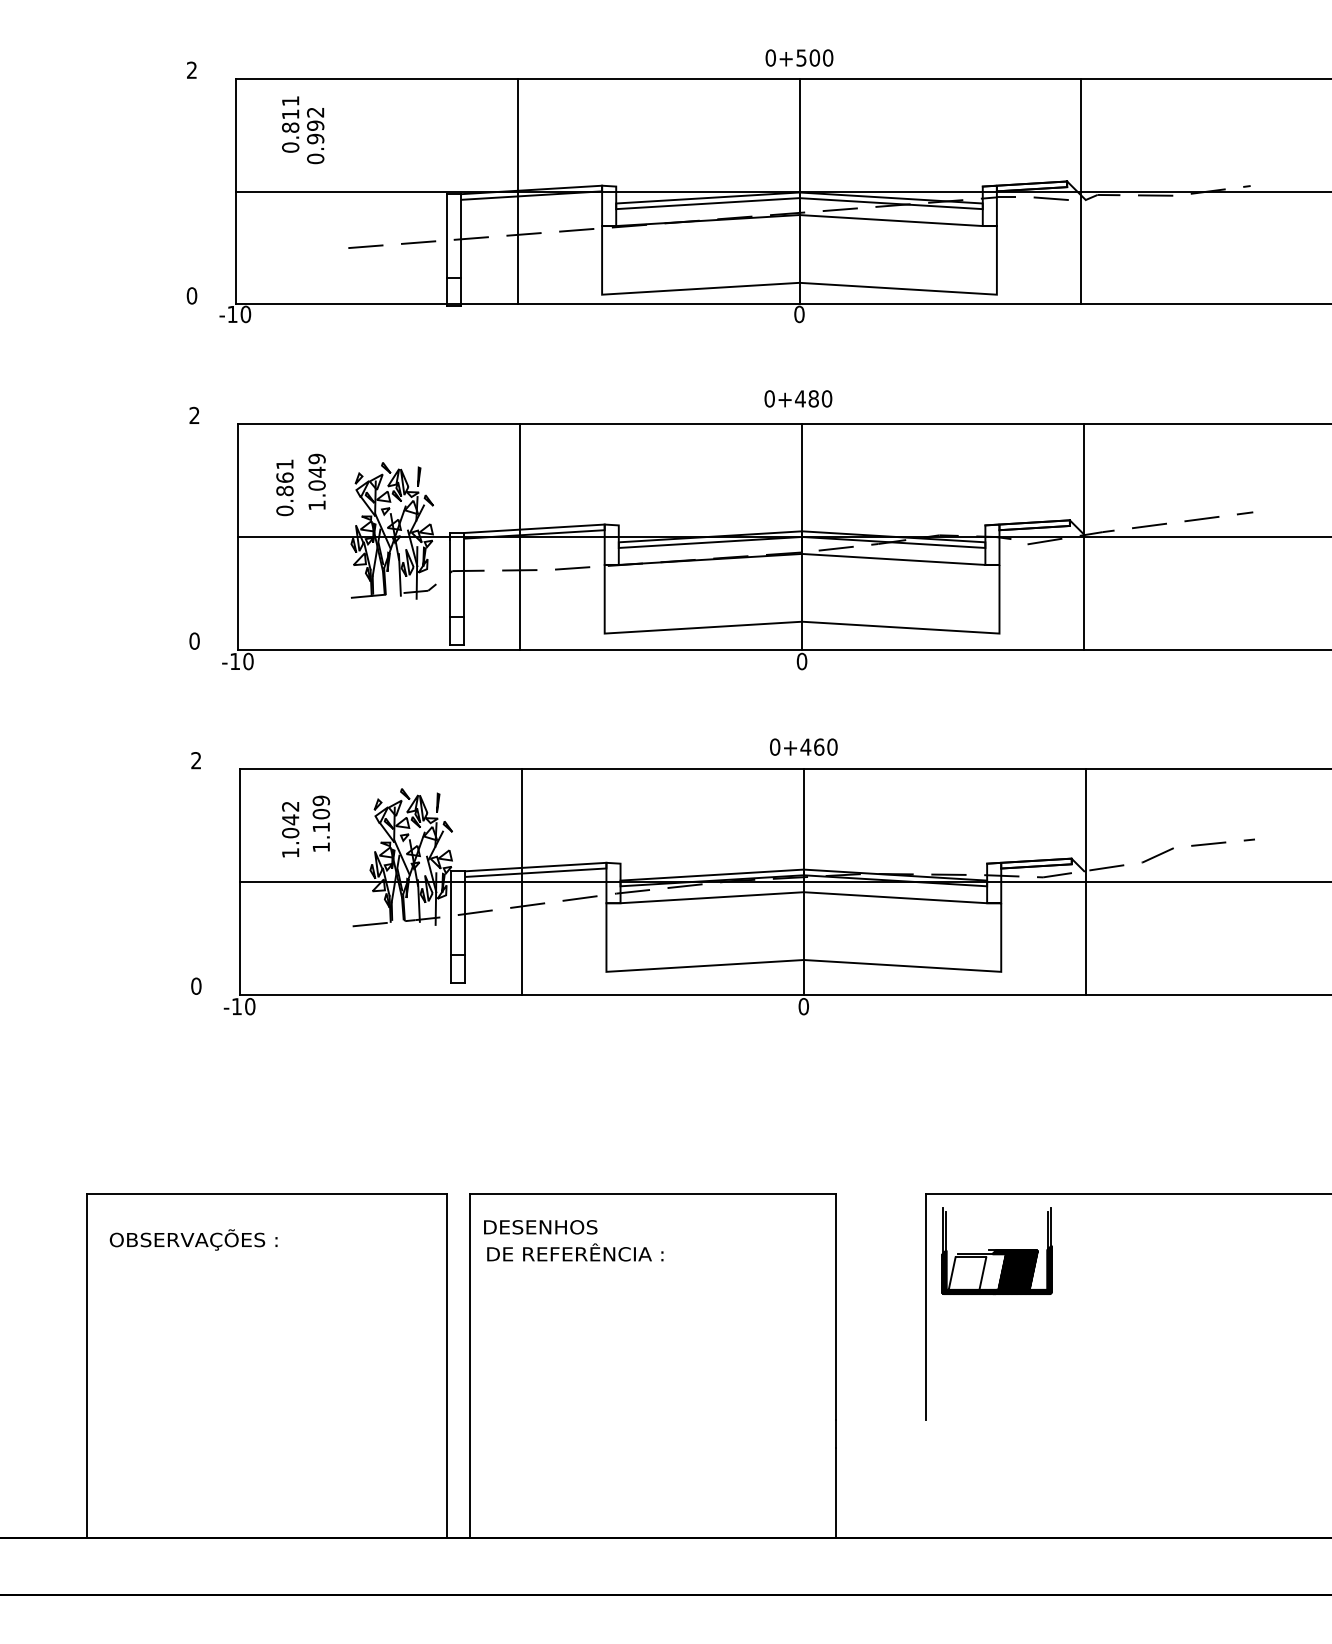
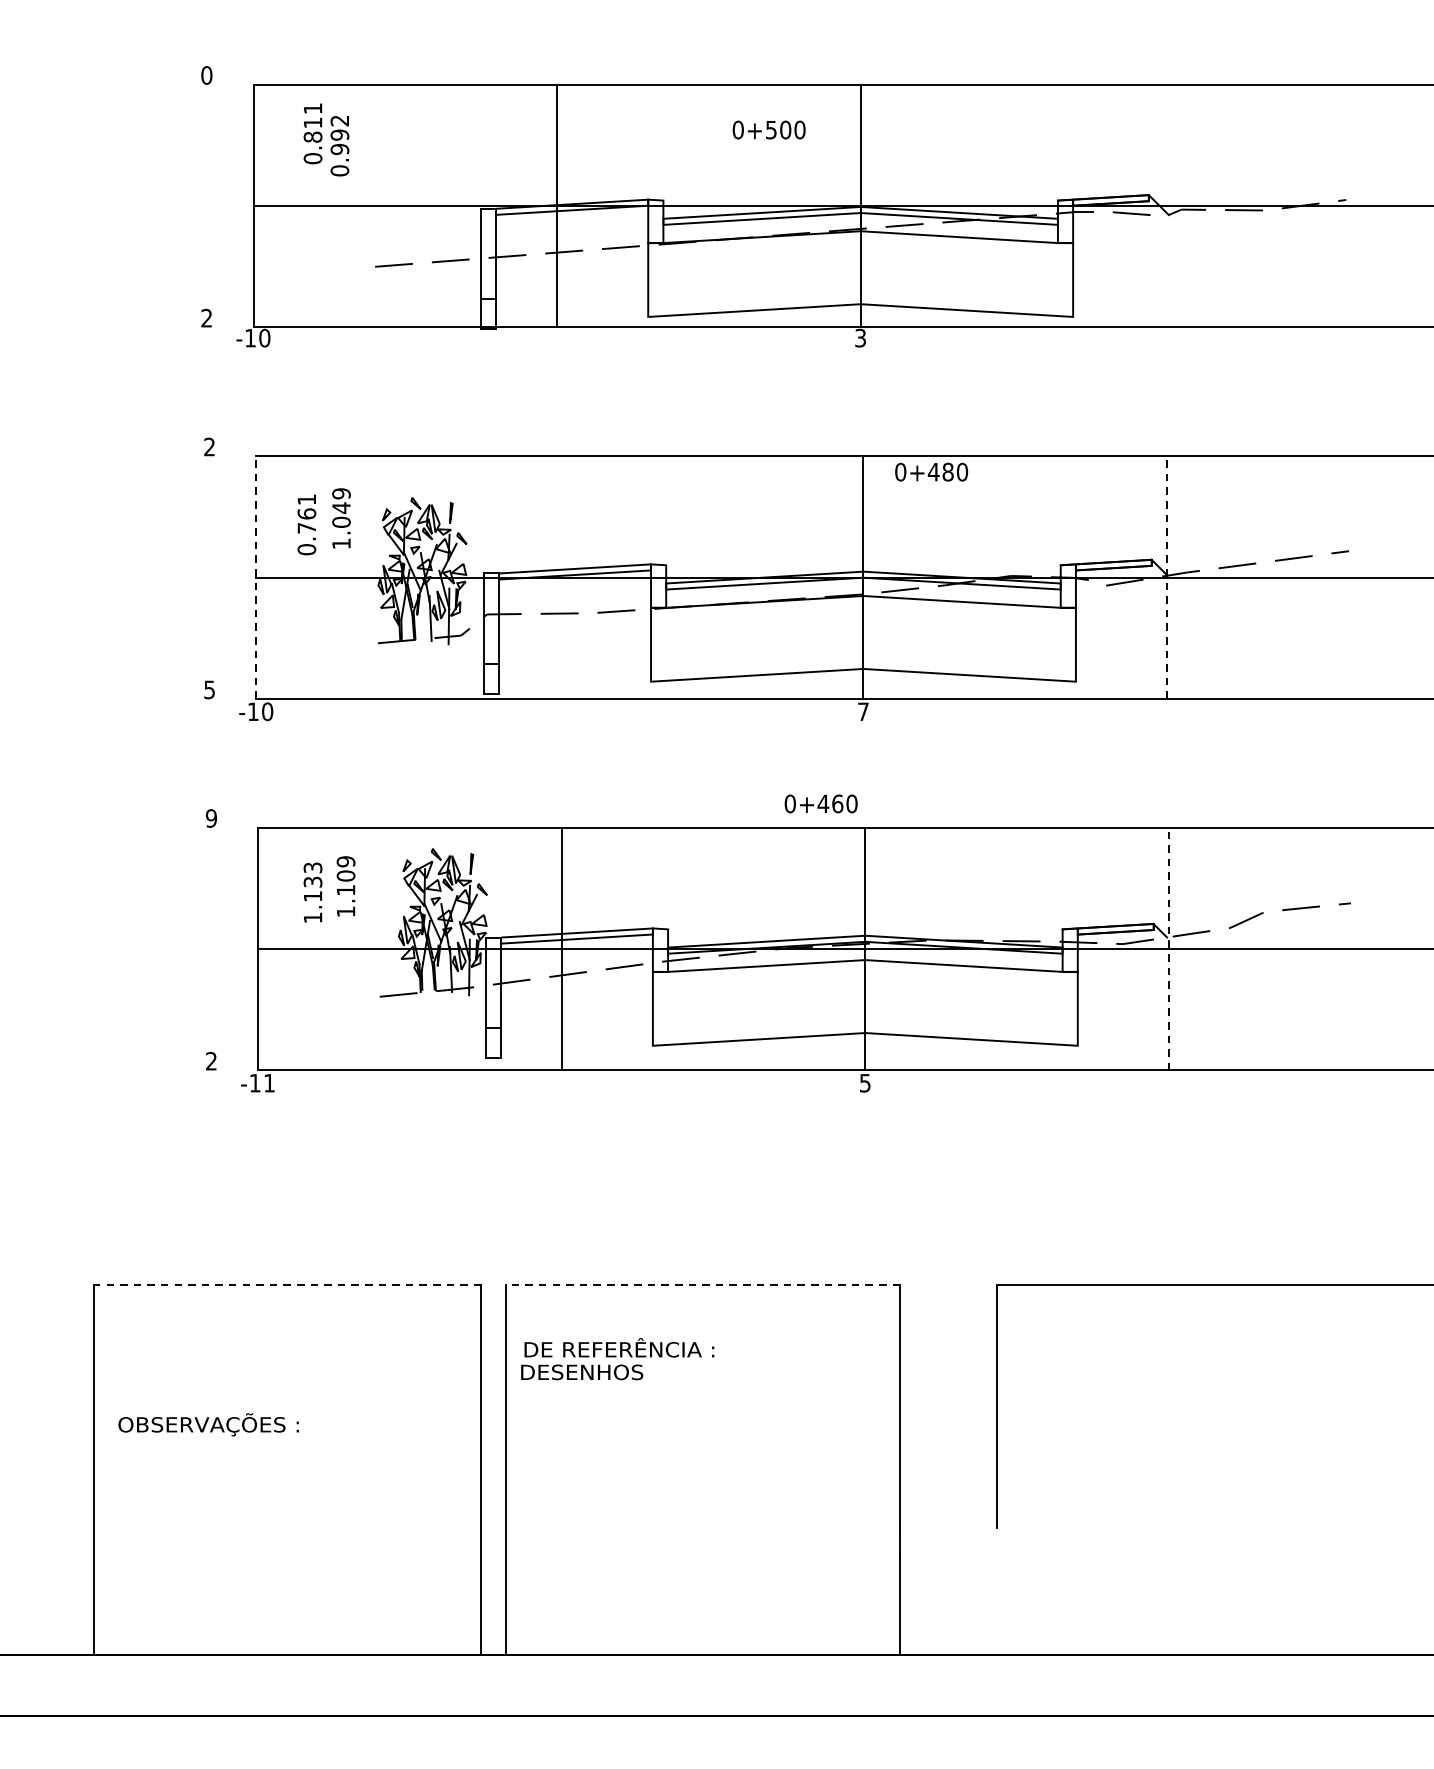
text: (799, 57) -> (769, 129), moved
text: (191, 69) -> (206, 74), 2 -> 0
line: (1081, 191) -> (1164, 205), removed
text: (191, 295) -> (206, 317), 0 -> 2
text: (799, 314) -> (860, 338), 0 -> 3
text: (798, 398) -> (931, 471), moved
text: (284, 490) -> (306, 527), 0.861 -> 0.761
line: (238, 536) -> (256, 577), solid -> dashed
line: (520, 536) -> (560, 577), removed
line: (1084, 536) -> (1167, 577), solid -> dashed
text: (194, 640) -> (209, 689), 0 -> 5
text: (801, 661) -> (862, 711), 0 -> 7
text: (803, 746) -> (820, 803), moved
text: (196, 760) -> (211, 818), 2 -> 9
text: (290, 819) -> (312, 881), 1.042 -> 1.133
line: (1085, 881) -> (1168, 948), solid -> dashed
text: (196, 985) -> (211, 1060), 0 -> 2
text: (250, 1006) -> (269, 1083), -10 -> -11
text: (803, 1006) -> (864, 1083), 0 -> 5
line: (267, 1194) -> (288, 1285), solid -> dashed
line: (652, 1194) -> (702, 1285), solid -> dashed
text: (540, 1227) -> (581, 1372), moved
text: (193, 1239) -> (208, 1424), moved
part: (996, 1251) -> (1072, 1346), removed

